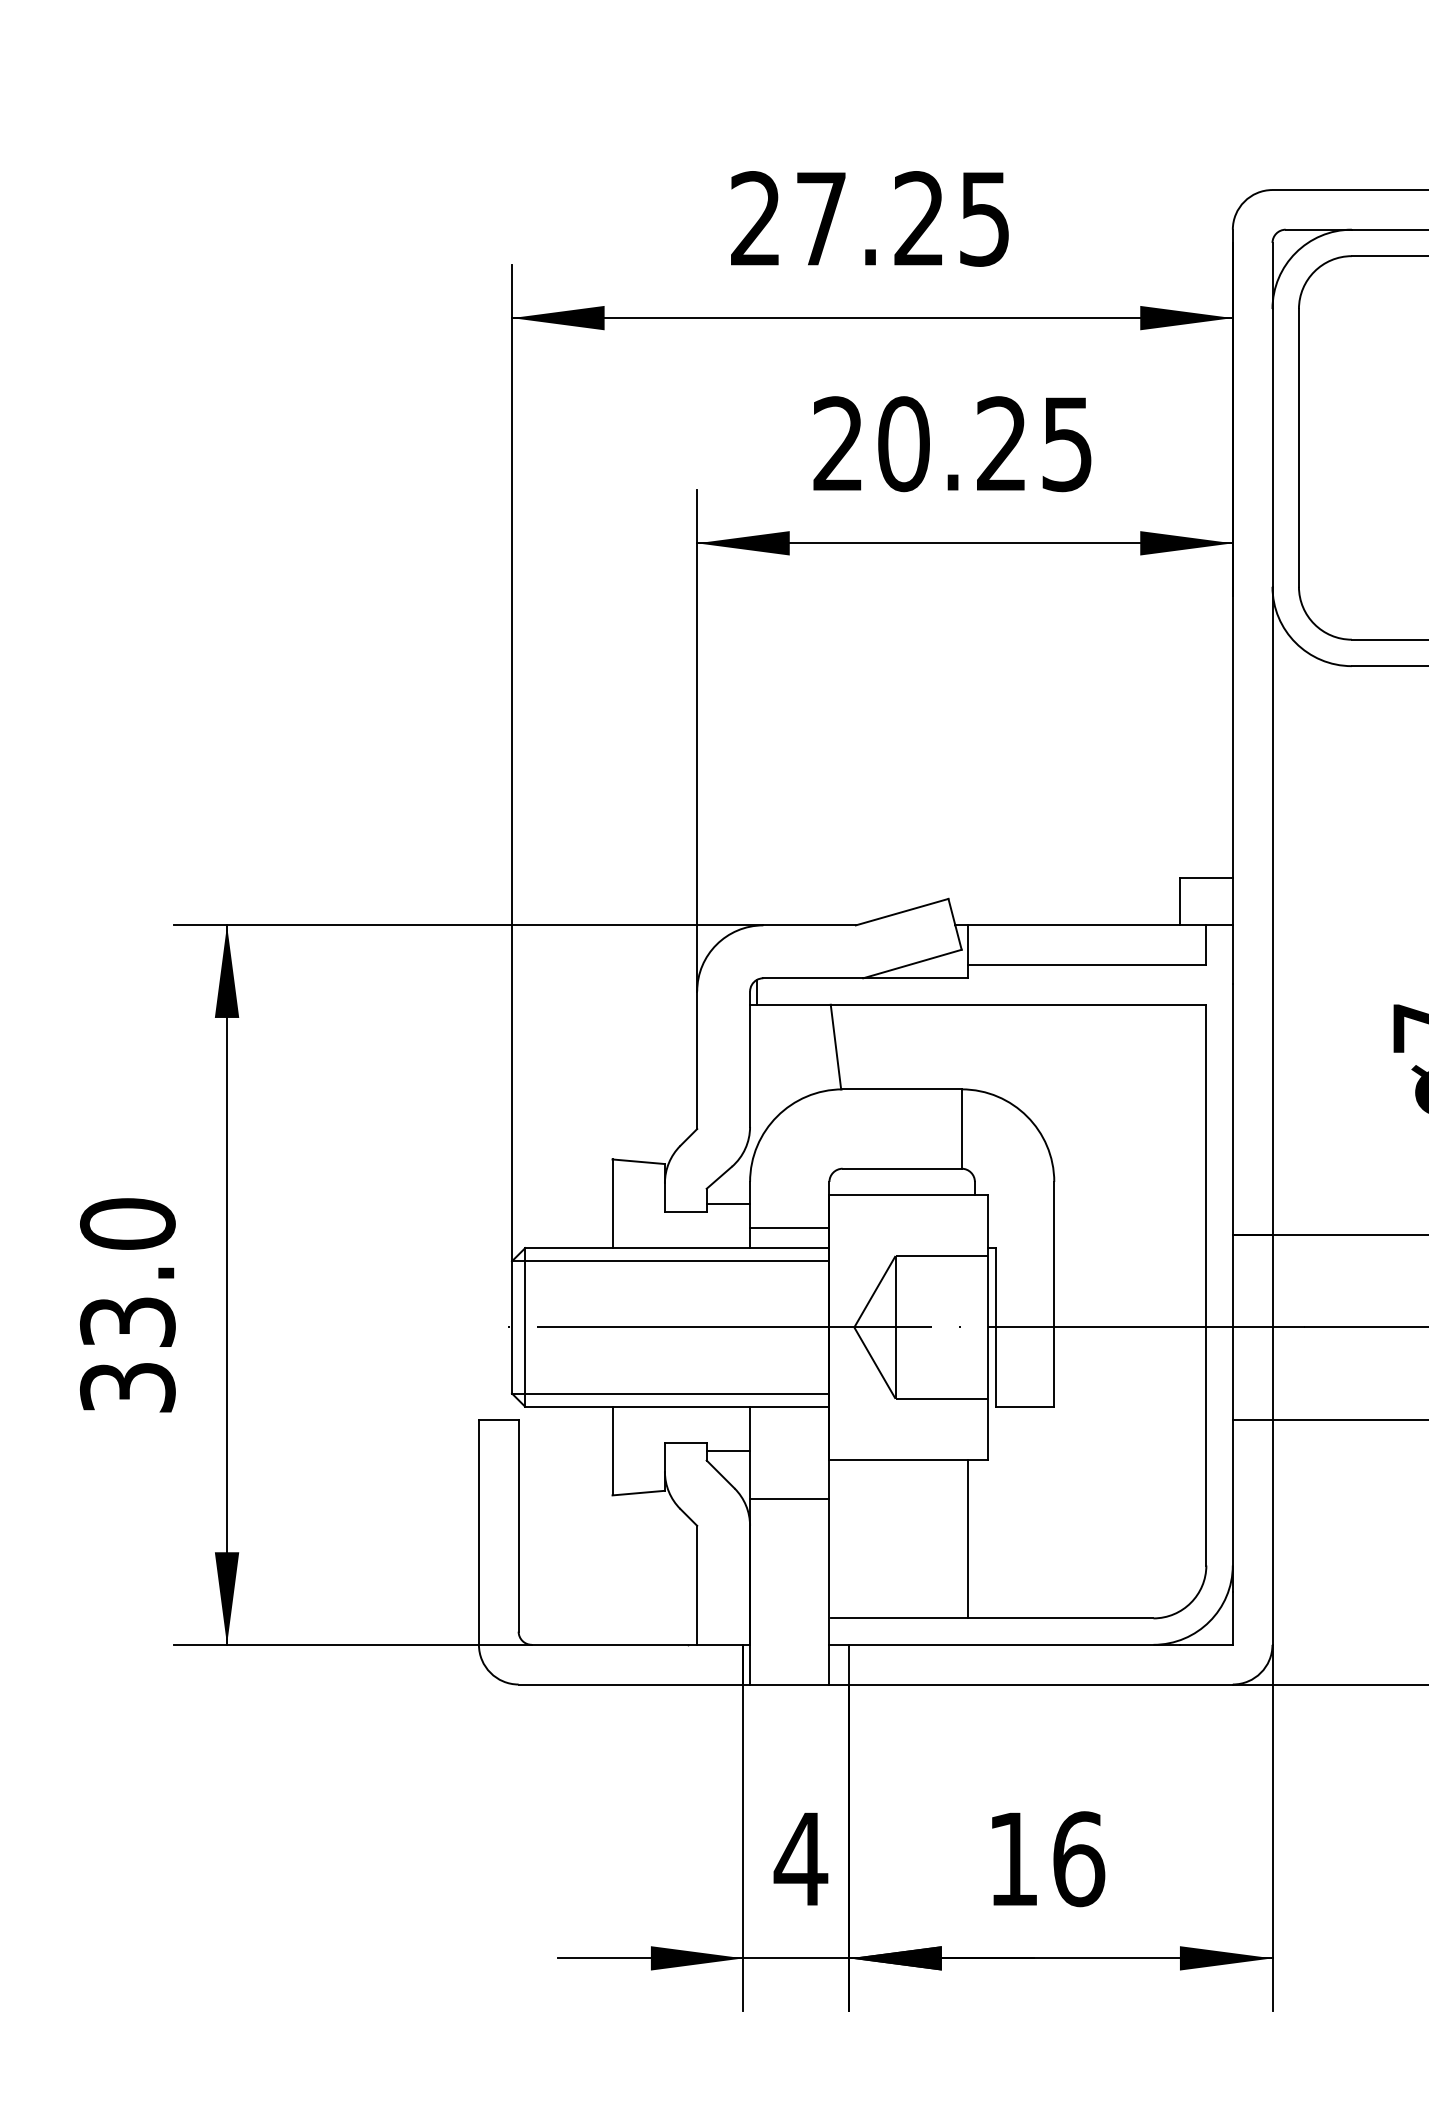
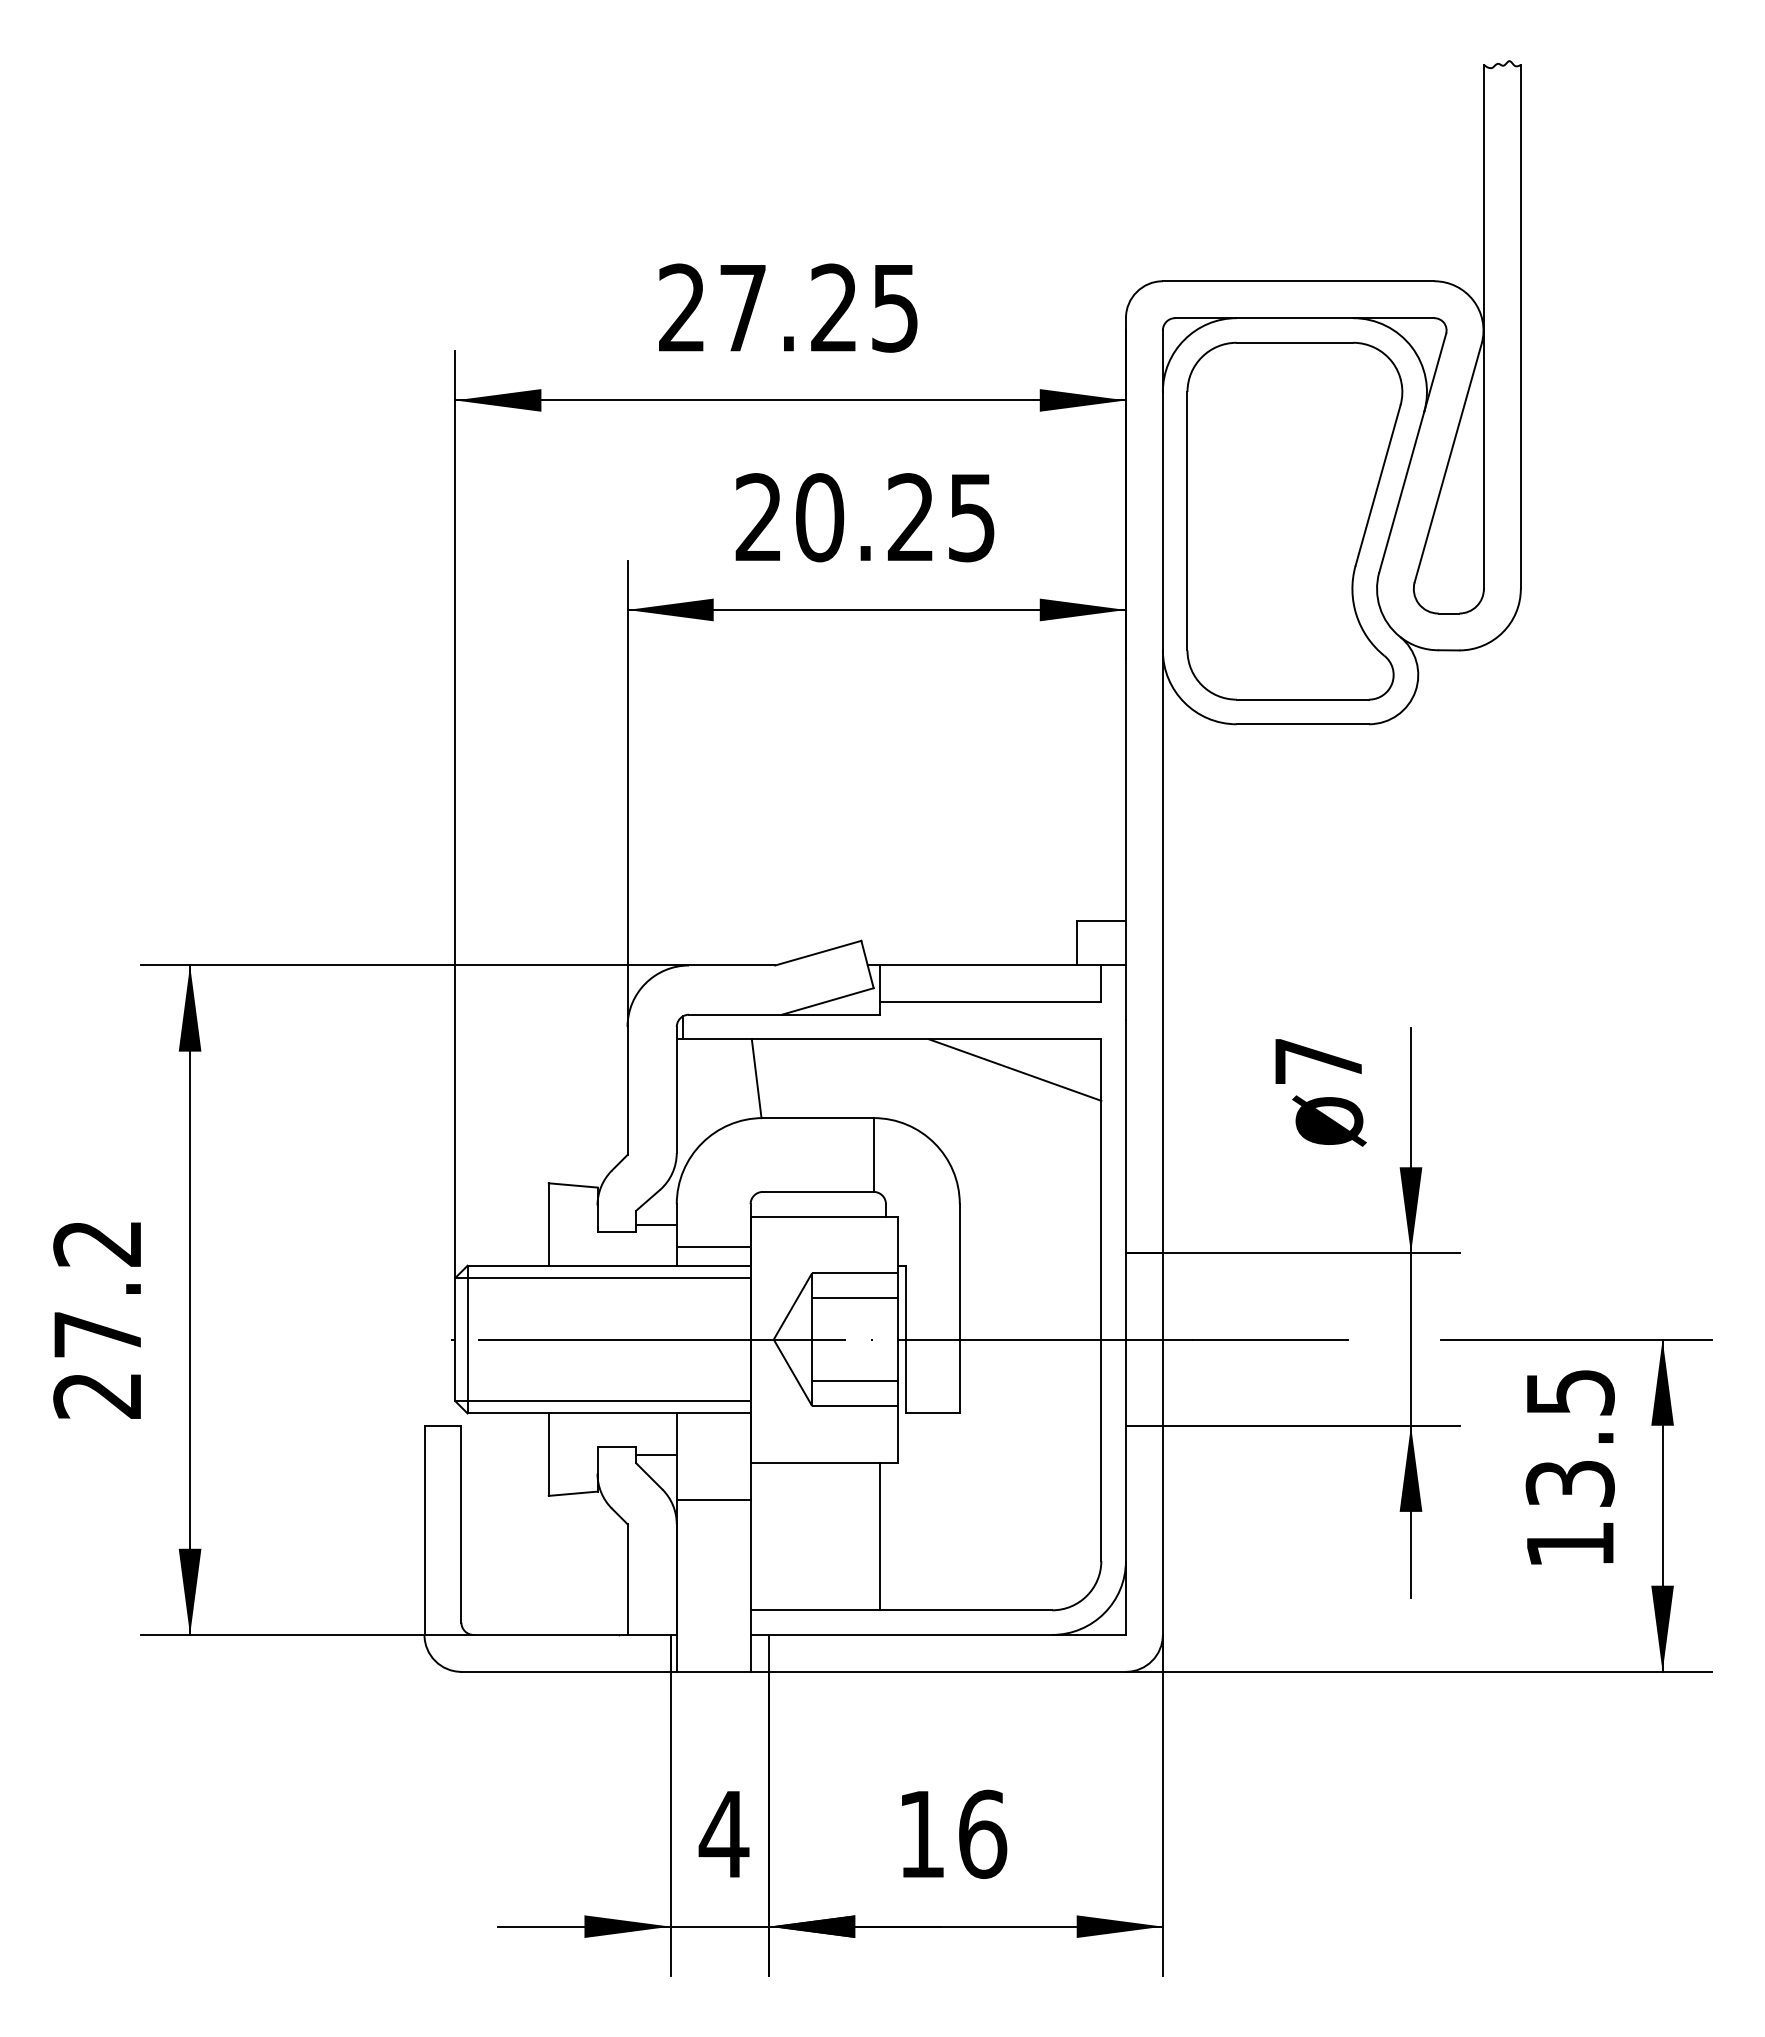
line: (1114, 1037) -> (1015, 1069), added
line: (942, 1282) -> (855, 1297), added
text: (127, 1304) -> (97, 1318), 33.0 -> 27.2
line: (942, 1372) -> (855, 1381), added

